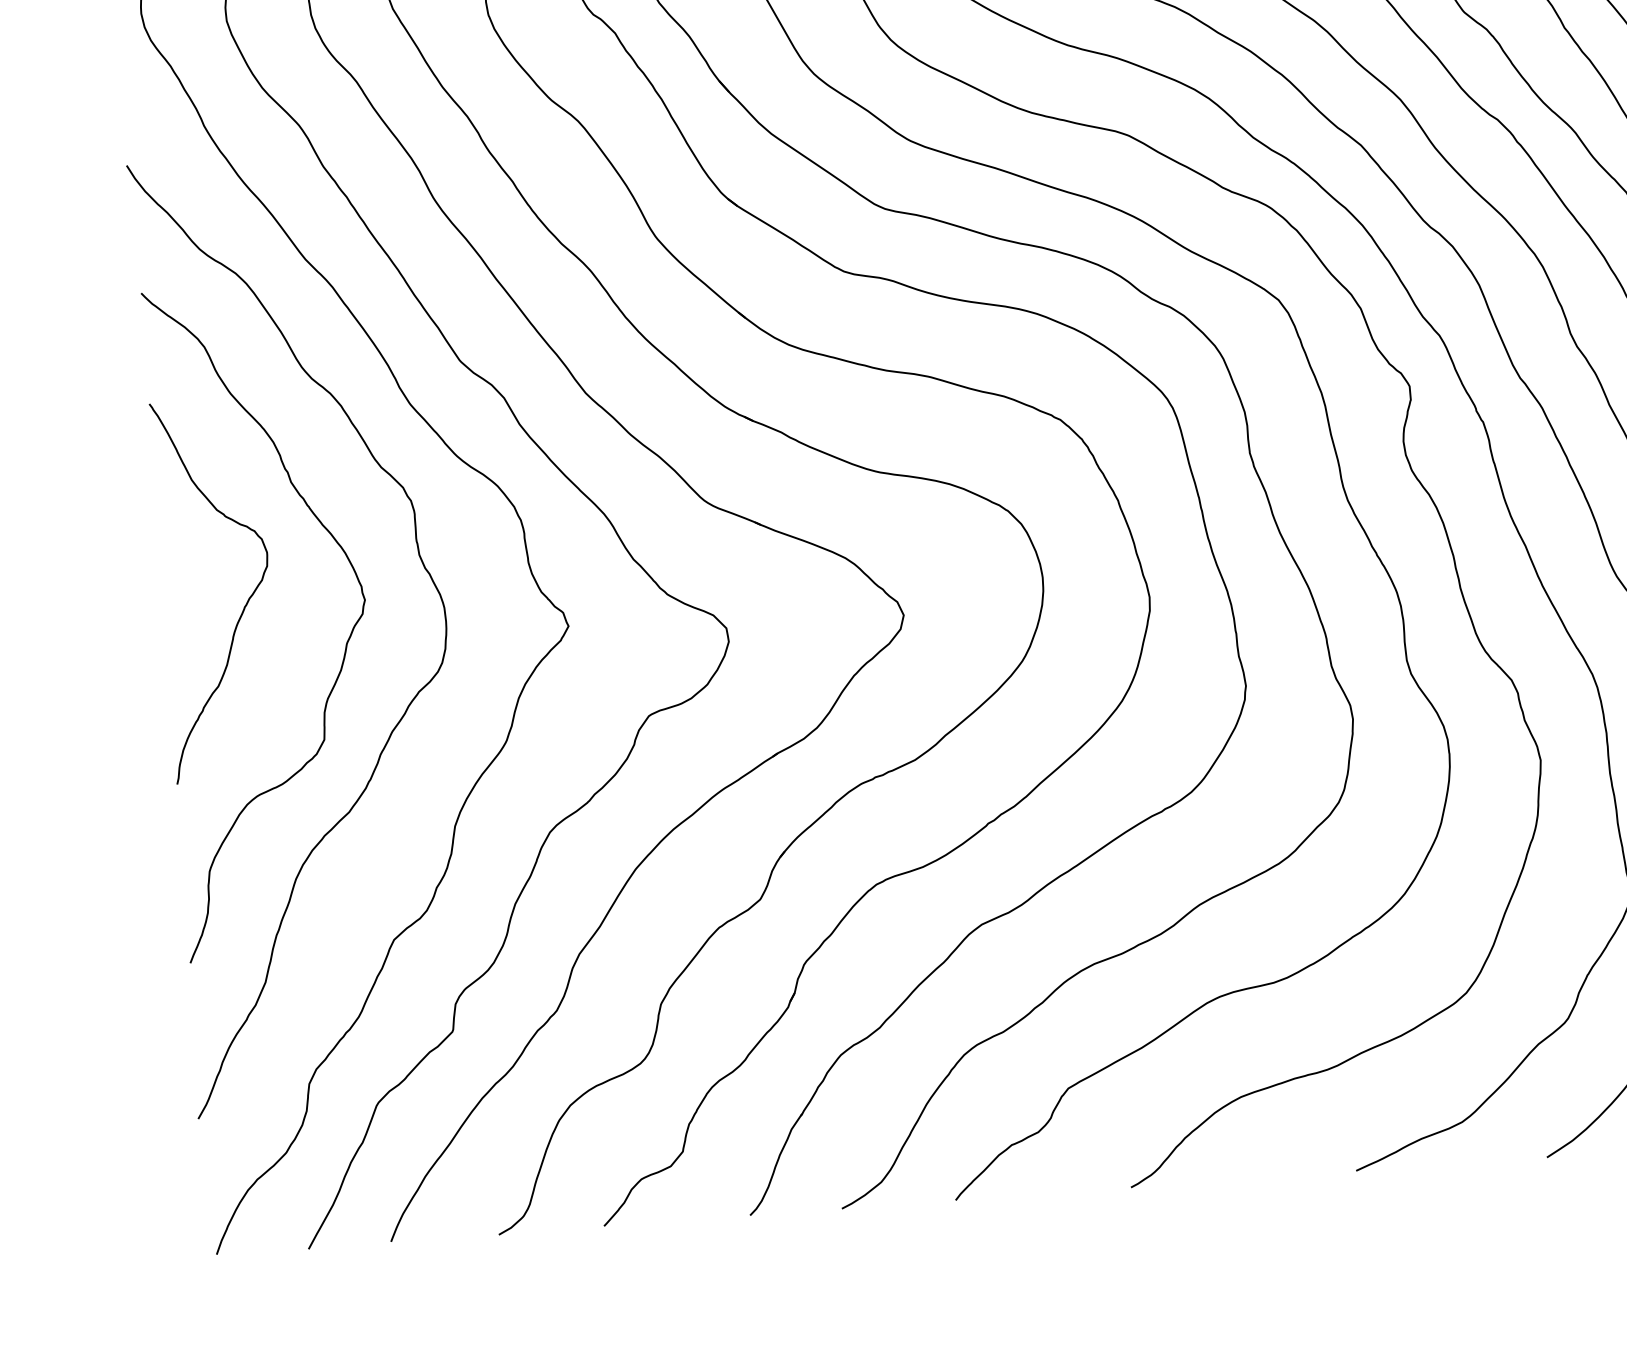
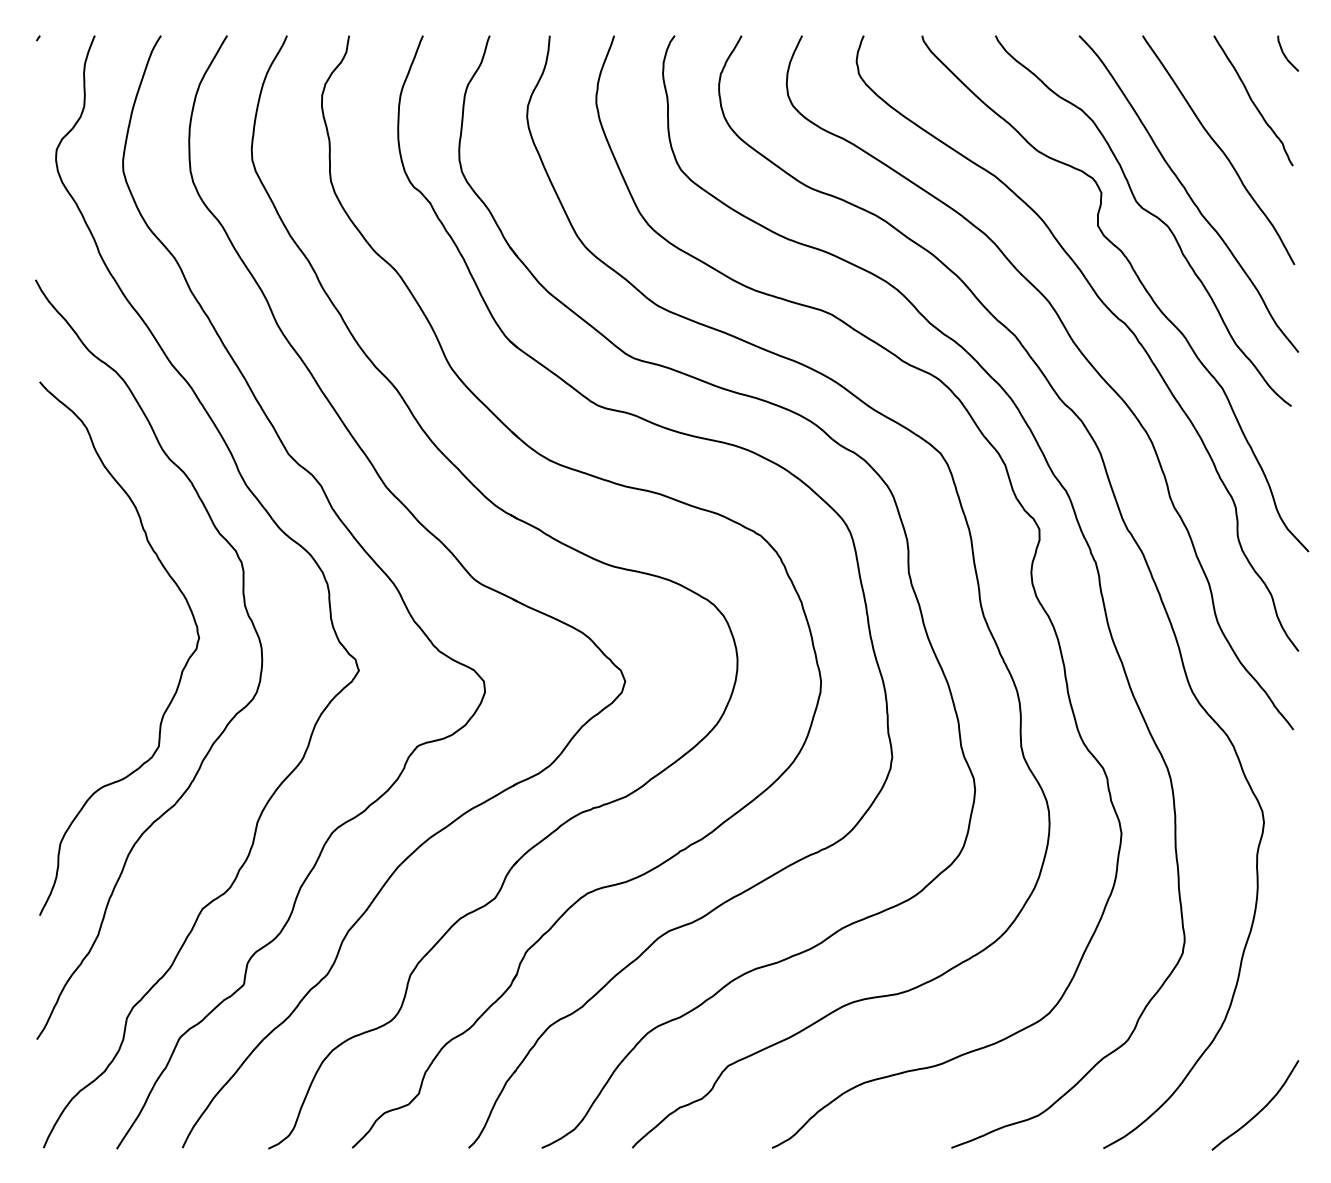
curve: (243, 607) -> (102, 636), removed

